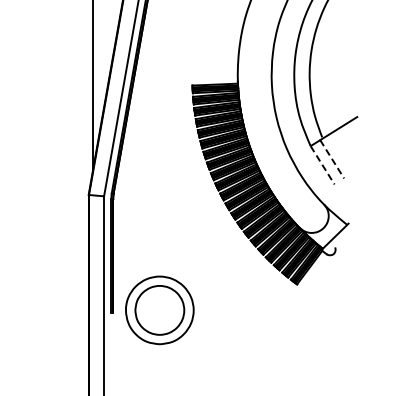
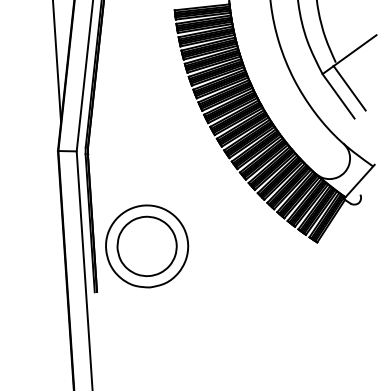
line: (332, 159) -> (350, 88), dashed -> solid
line: (322, 165) -> (338, 96), dashed -> solid
part: (159, 310) -> (146, 246), moved

